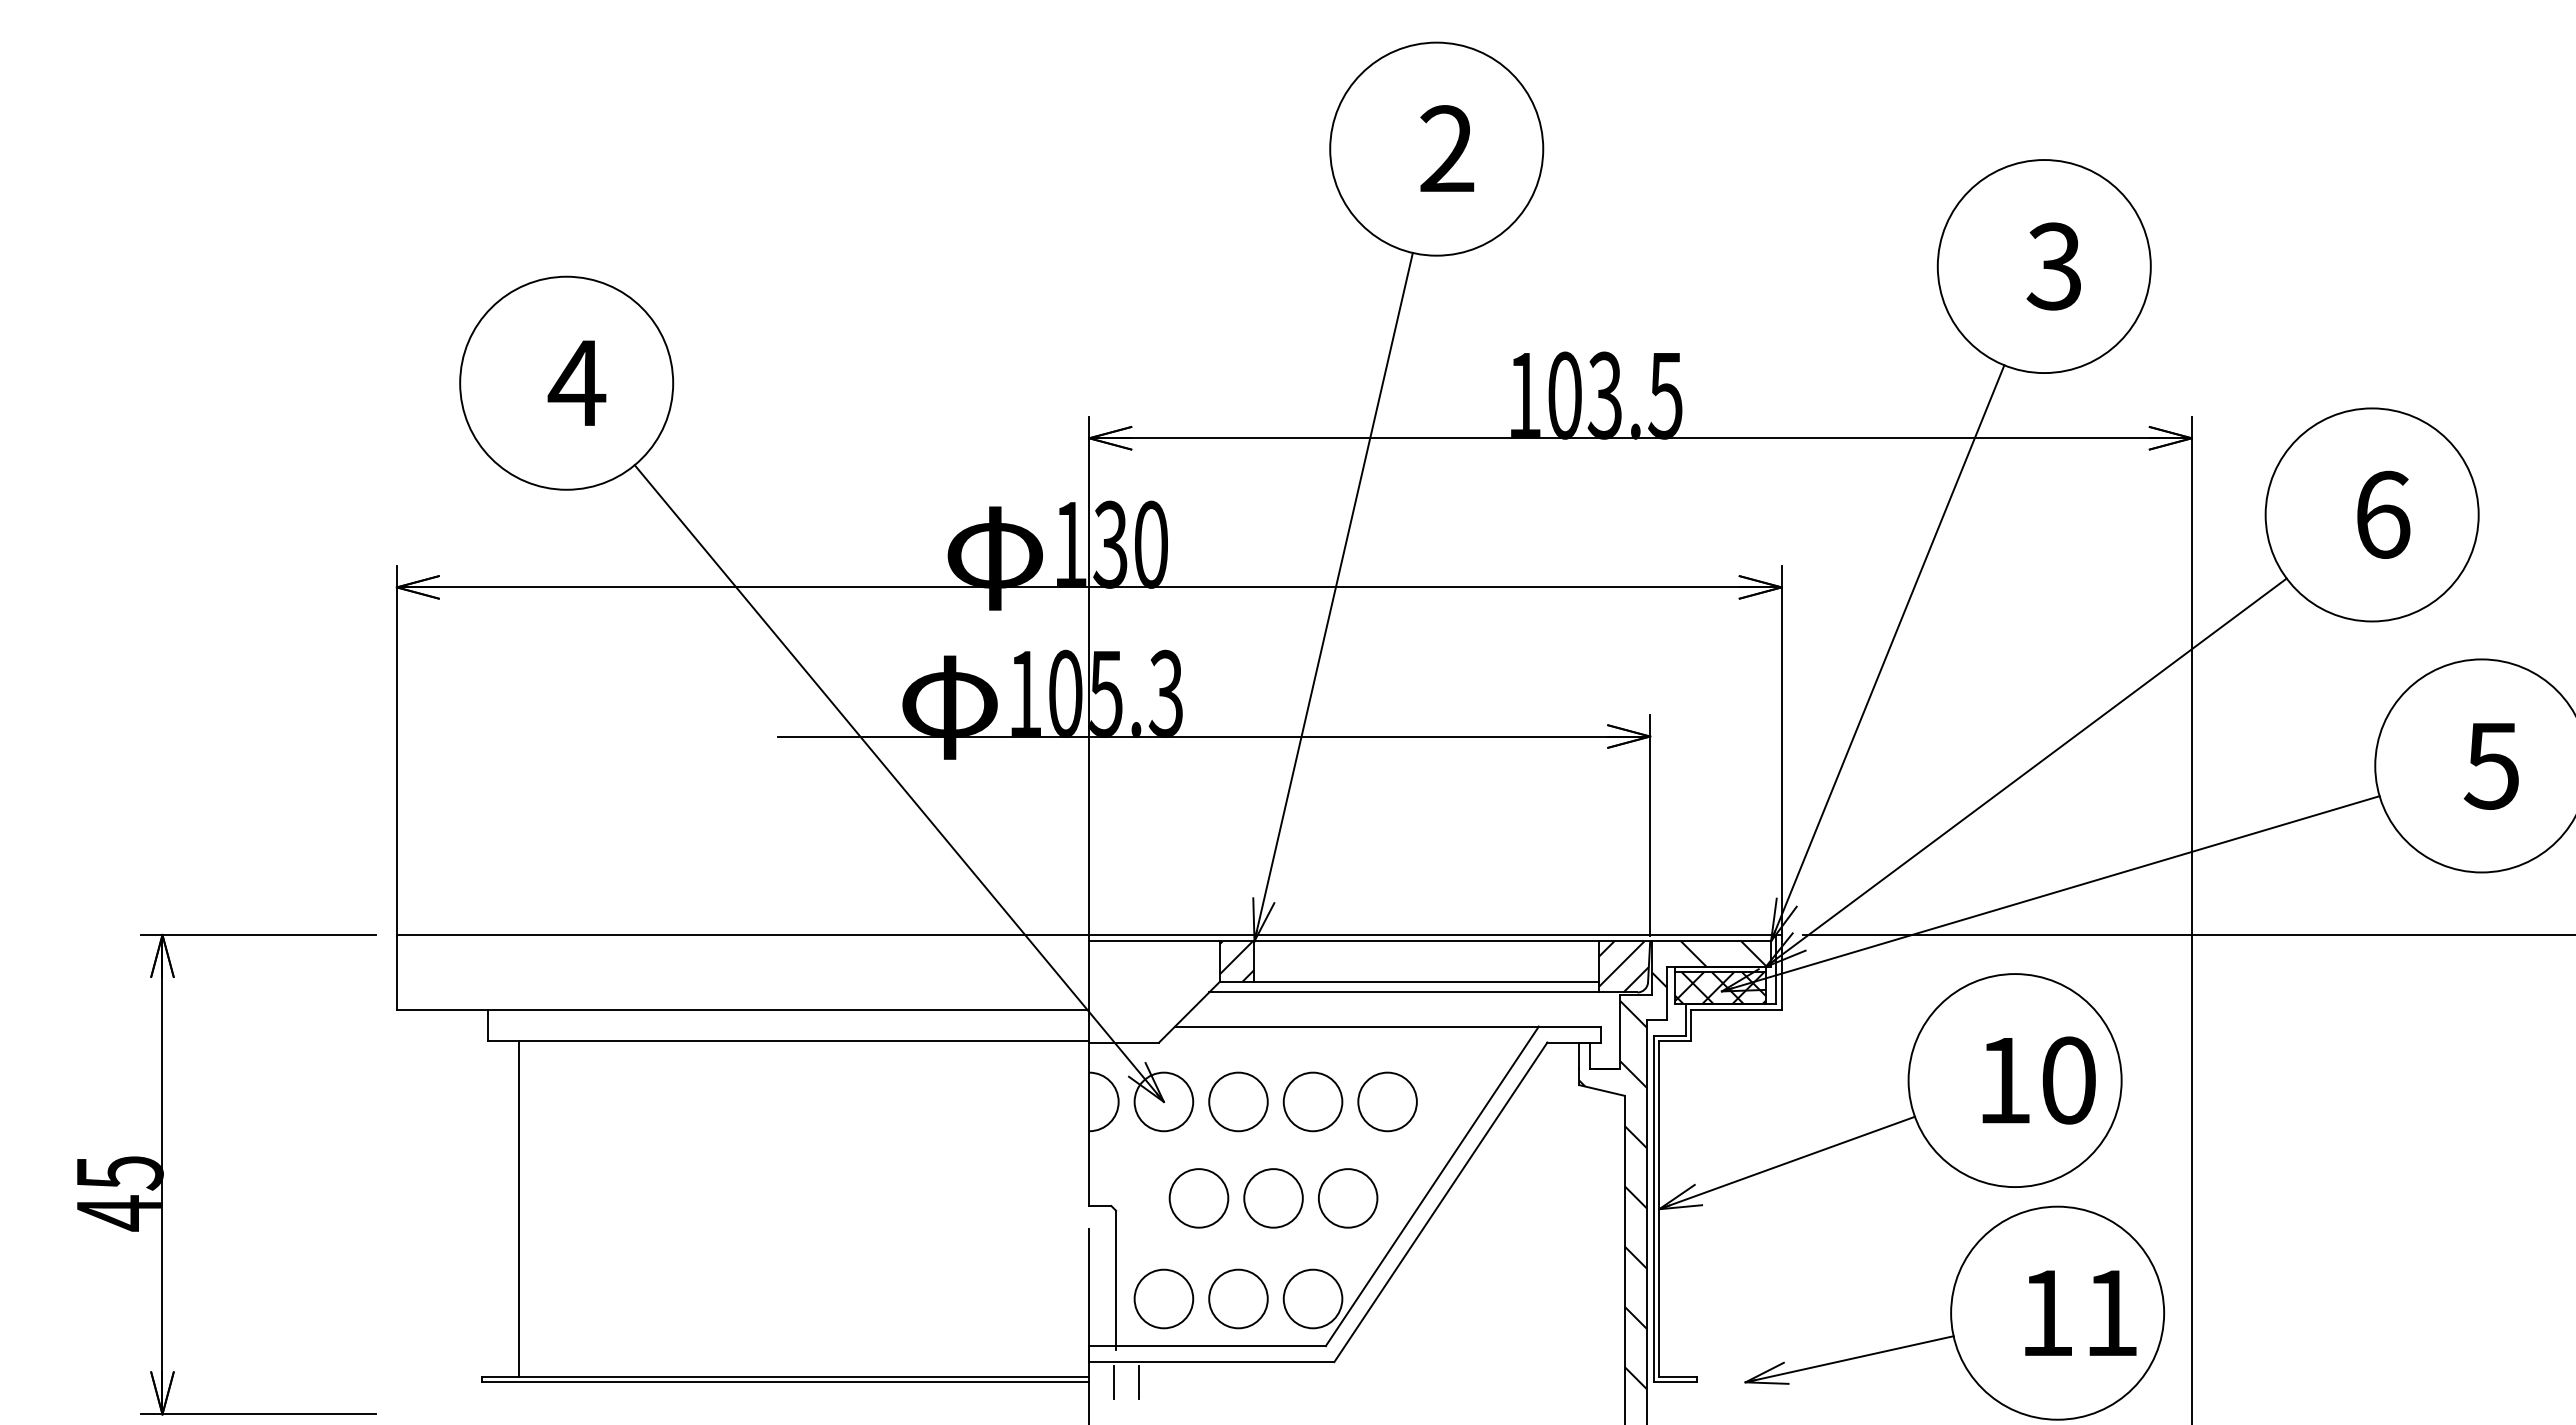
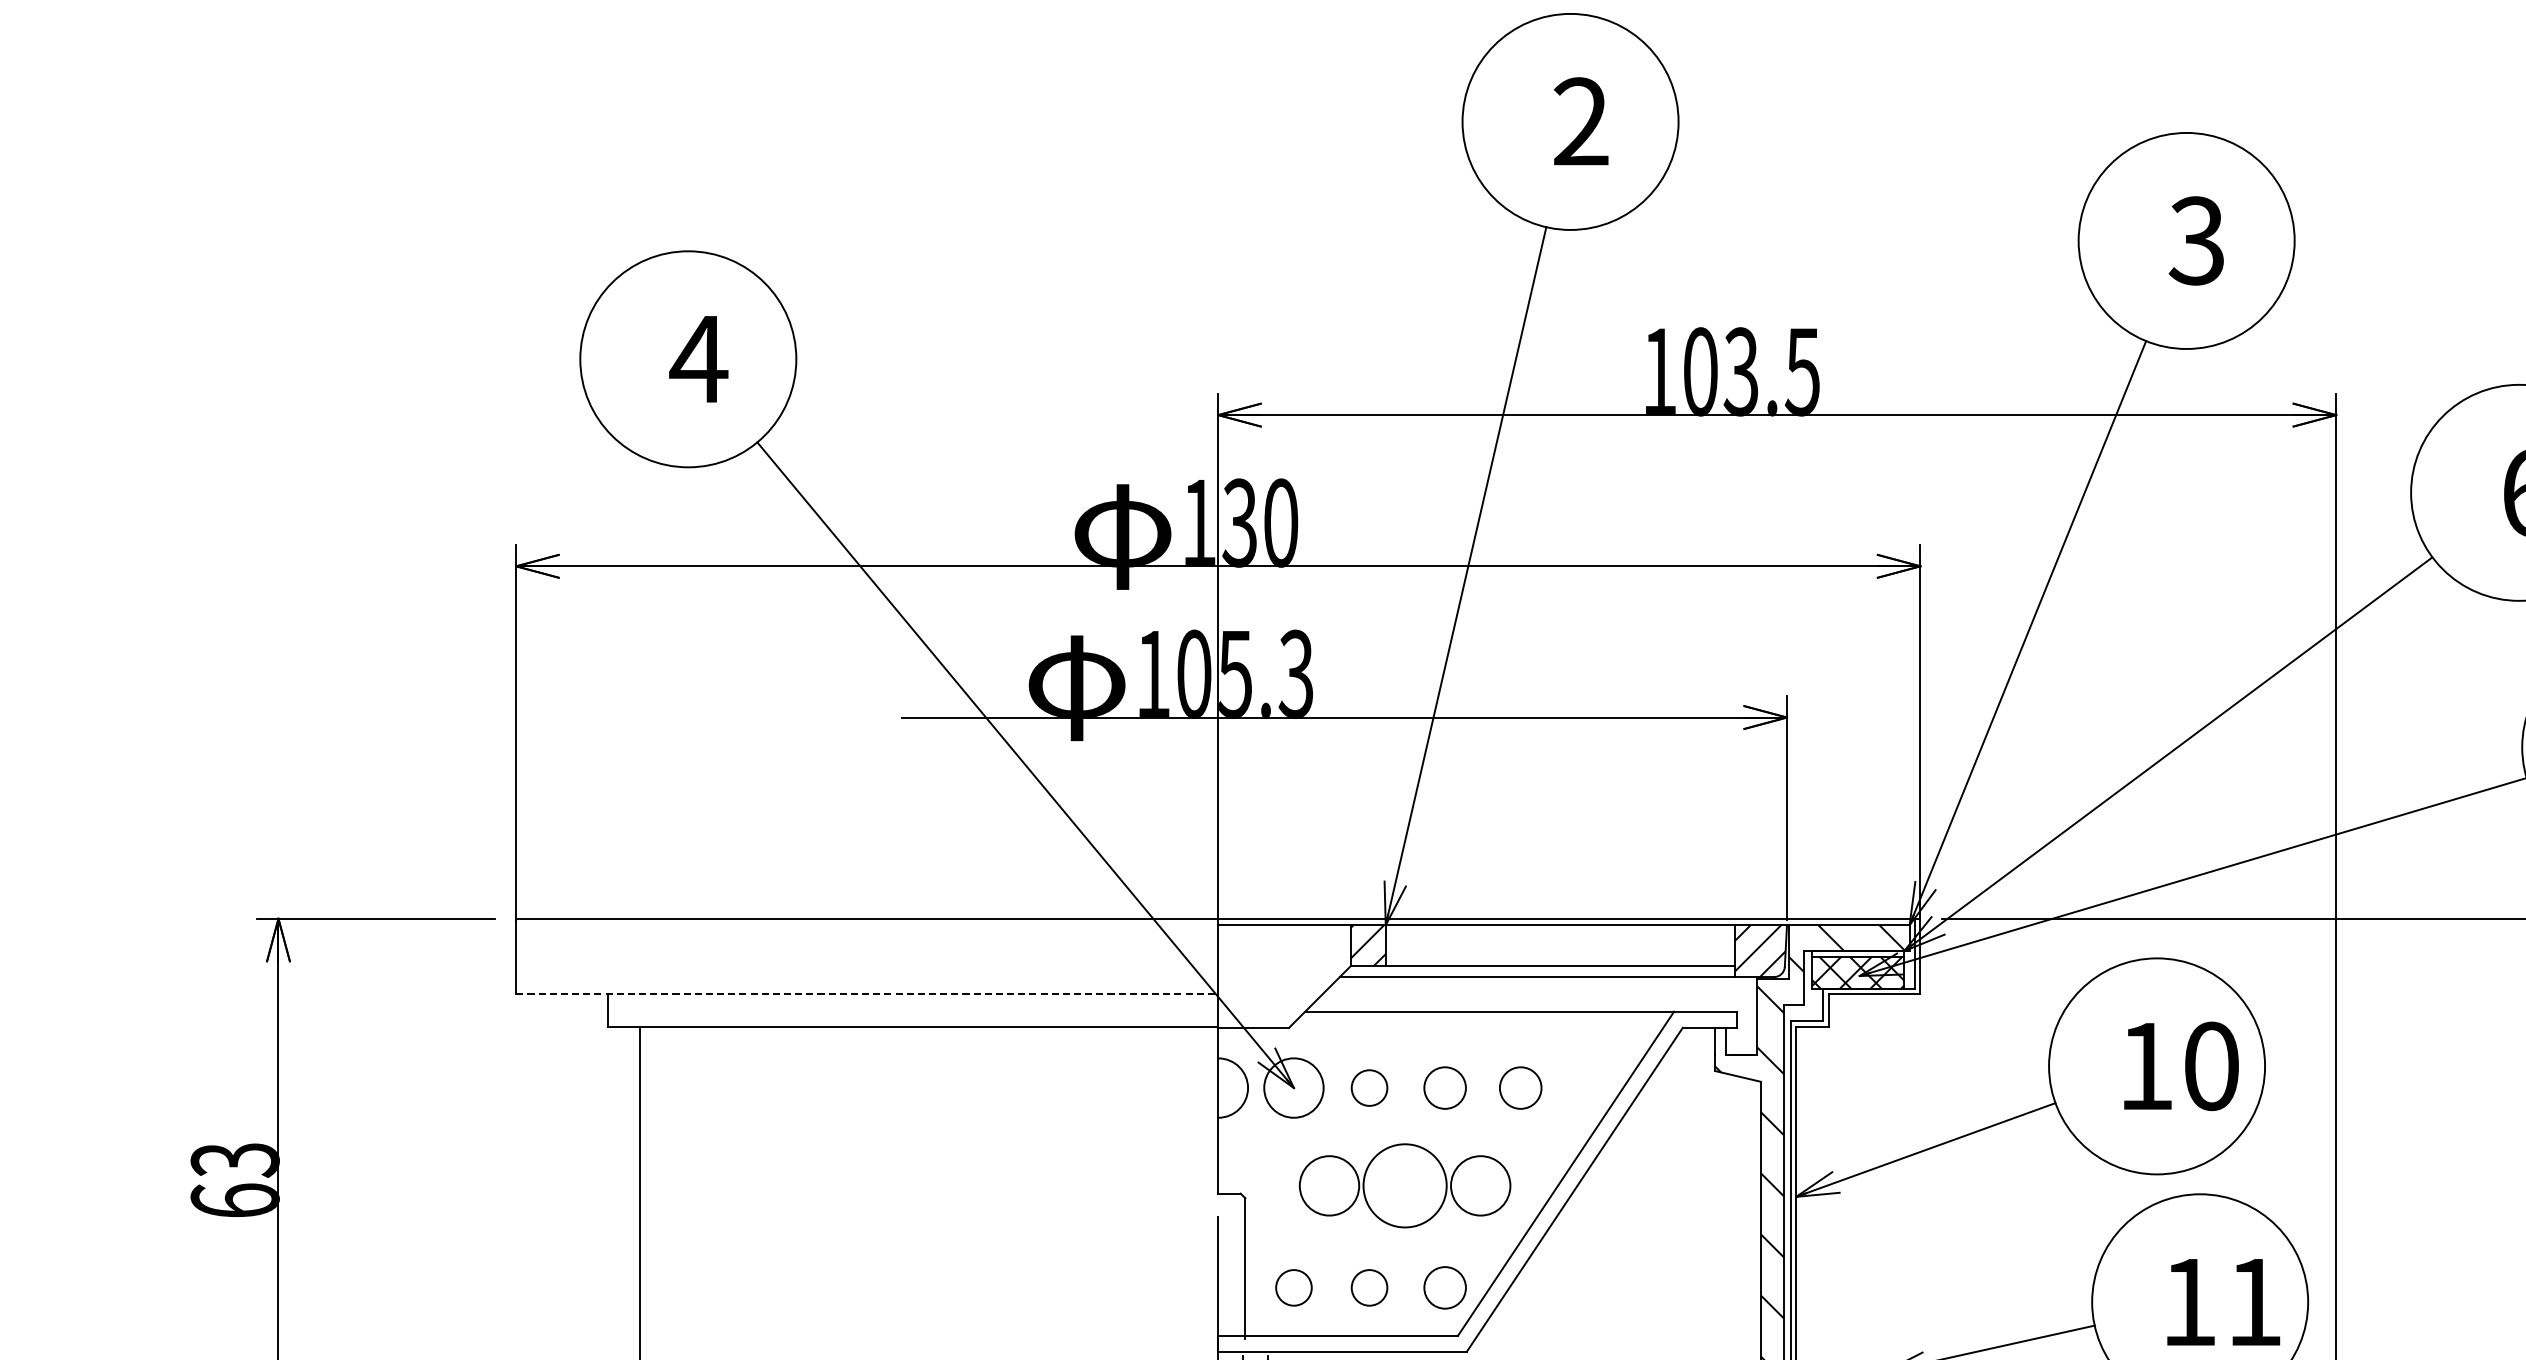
line: (743, 1009) -> (867, 994), solid -> dashed
circle: (1238, 1101) -> (1369, 1087), size x0.6
circle: (1312, 1101) -> (1444, 1087), size x0.7
circle: (1387, 1101) -> (1520, 1087), size x0.7
text: (119, 1193) -> (234, 1180), 45 -> 63
circle: (1273, 1198) -> (1405, 1185), size x1.4
circle: (1163, 1298) -> (1293, 1287), size x0.6
circle: (1238, 1298) -> (1369, 1287), size x0.6
circle: (1312, 1298) -> (1444, 1287), size x0.7

